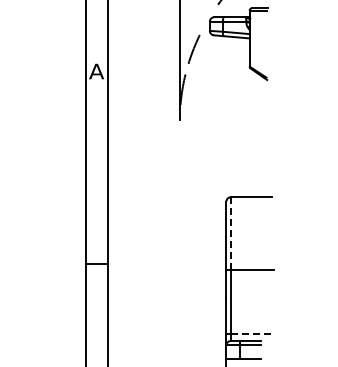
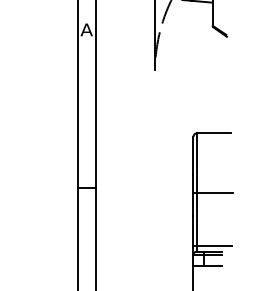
line: (230, 234) -> (196, 163), dashed -> solid
line: (252, 334) -> (214, 246), dashed -> solid

